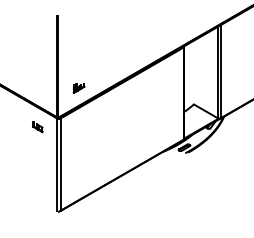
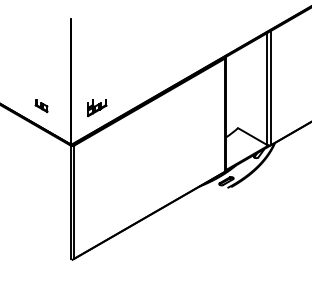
part: (79, 88) -> (97, 108), size x1.43
part: (37, 127) -> (41, 106), moved

